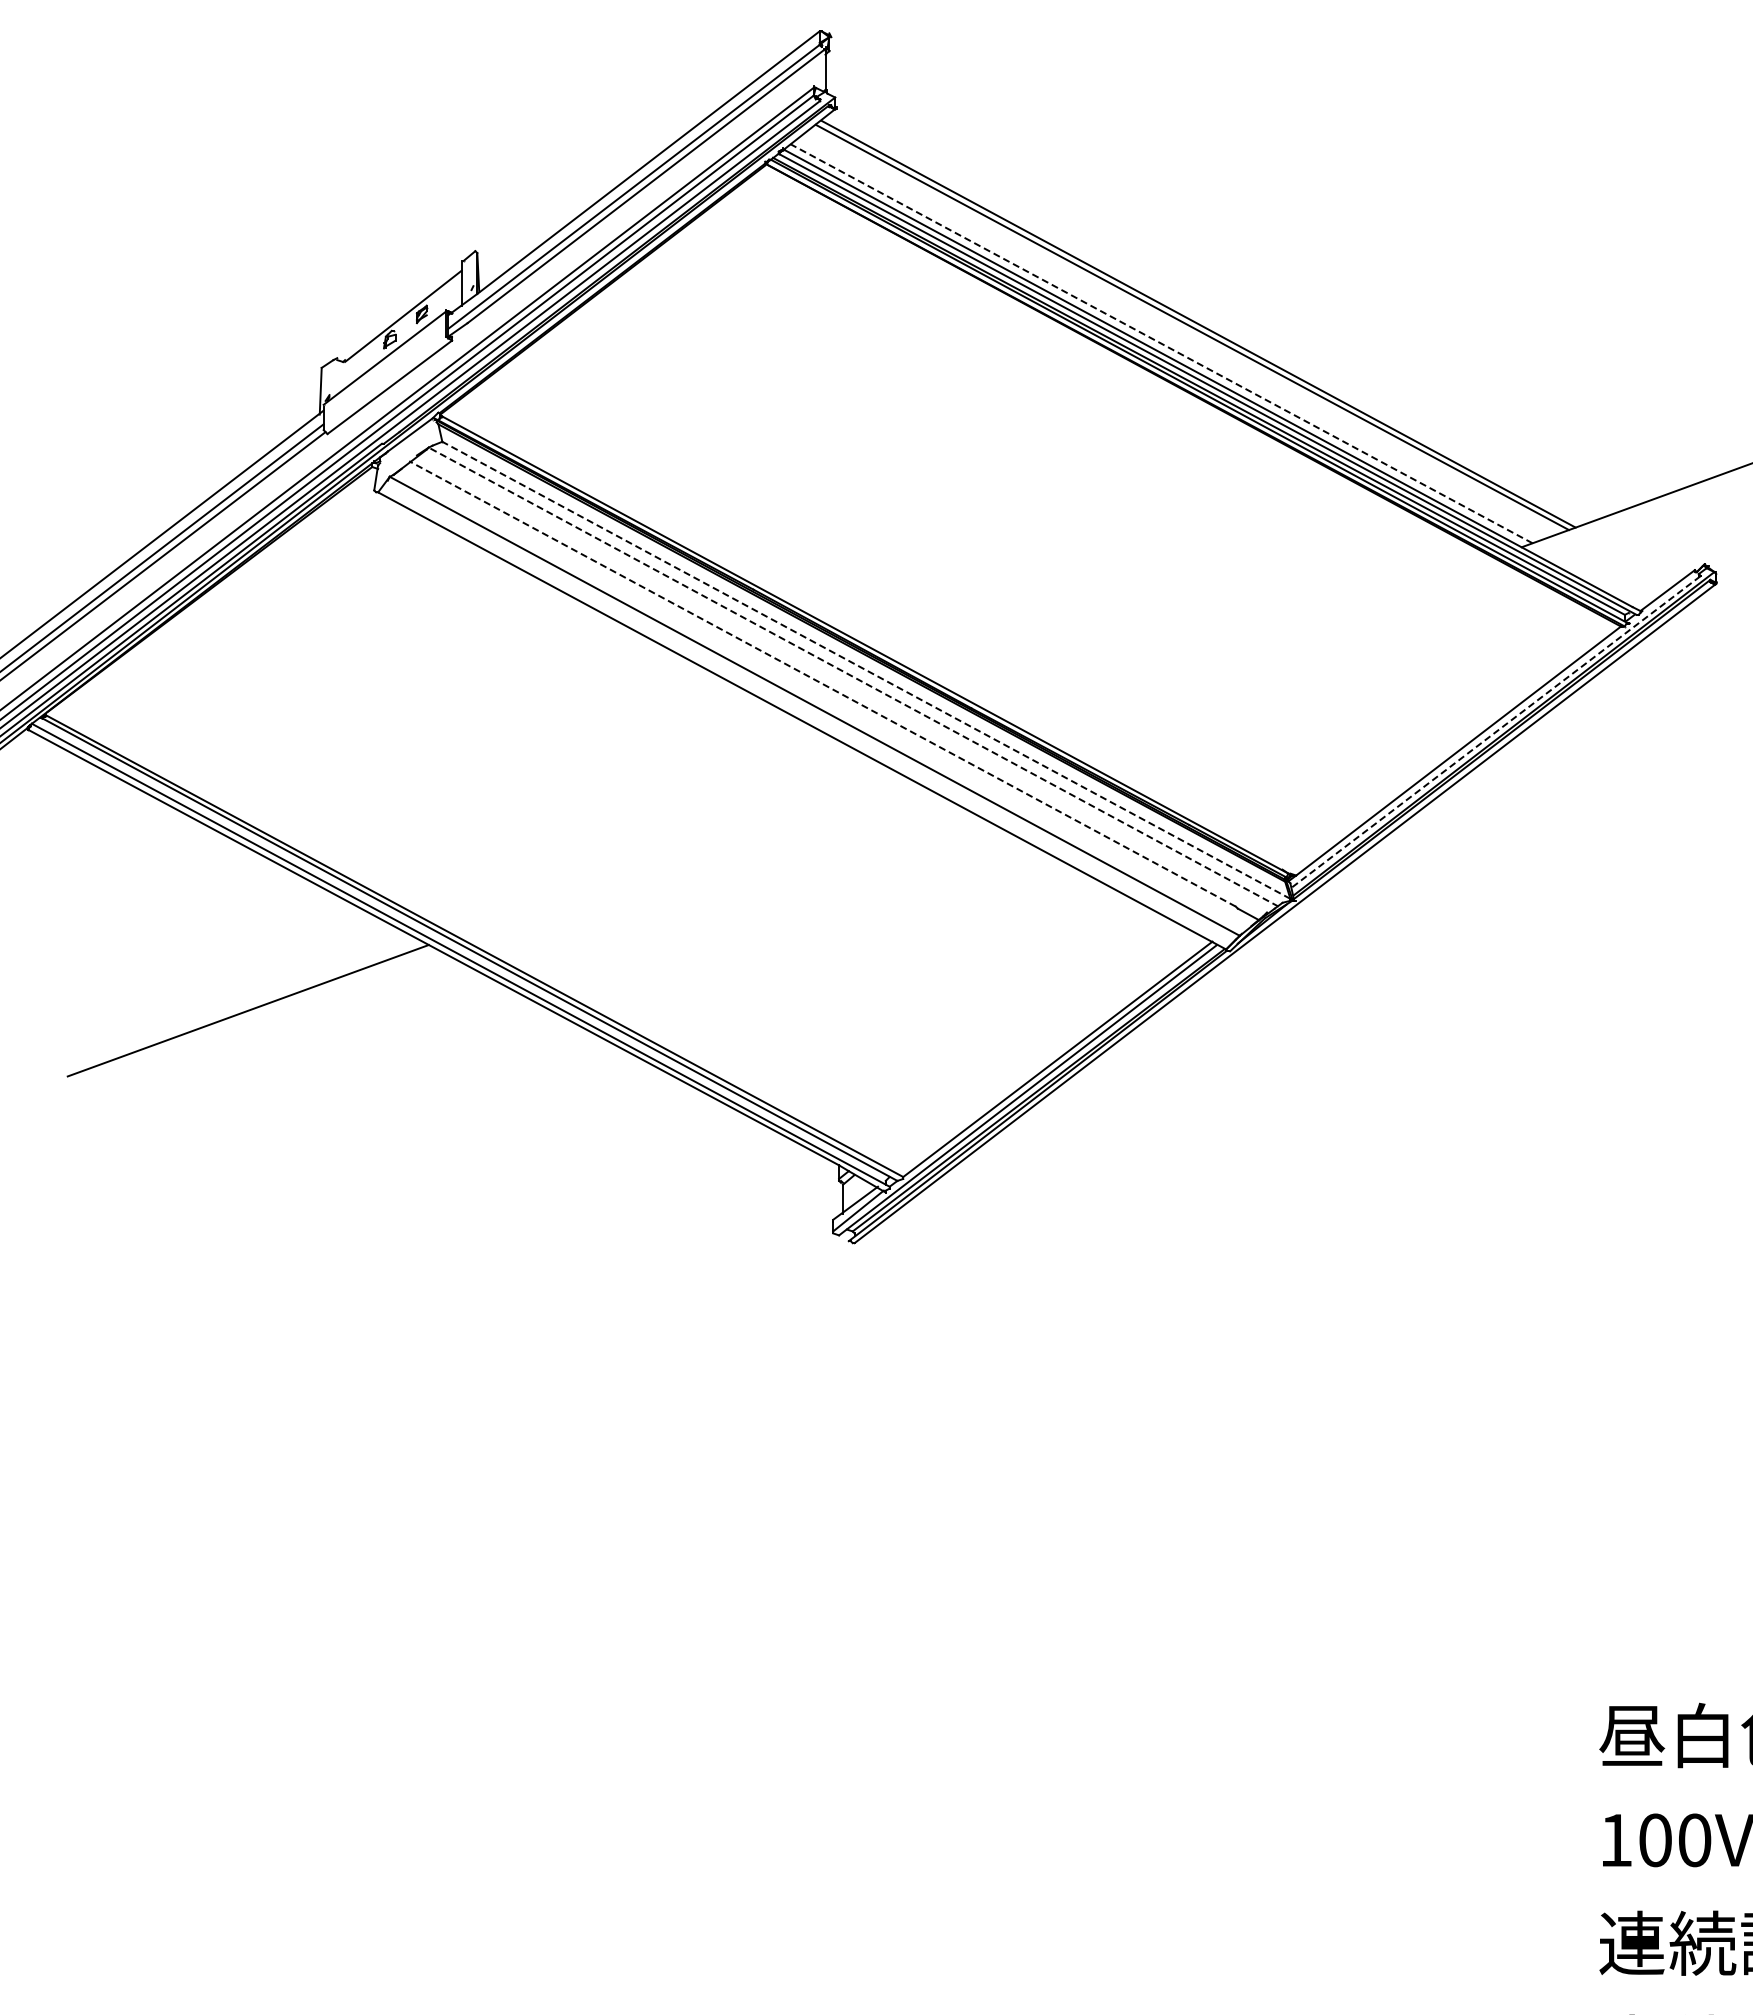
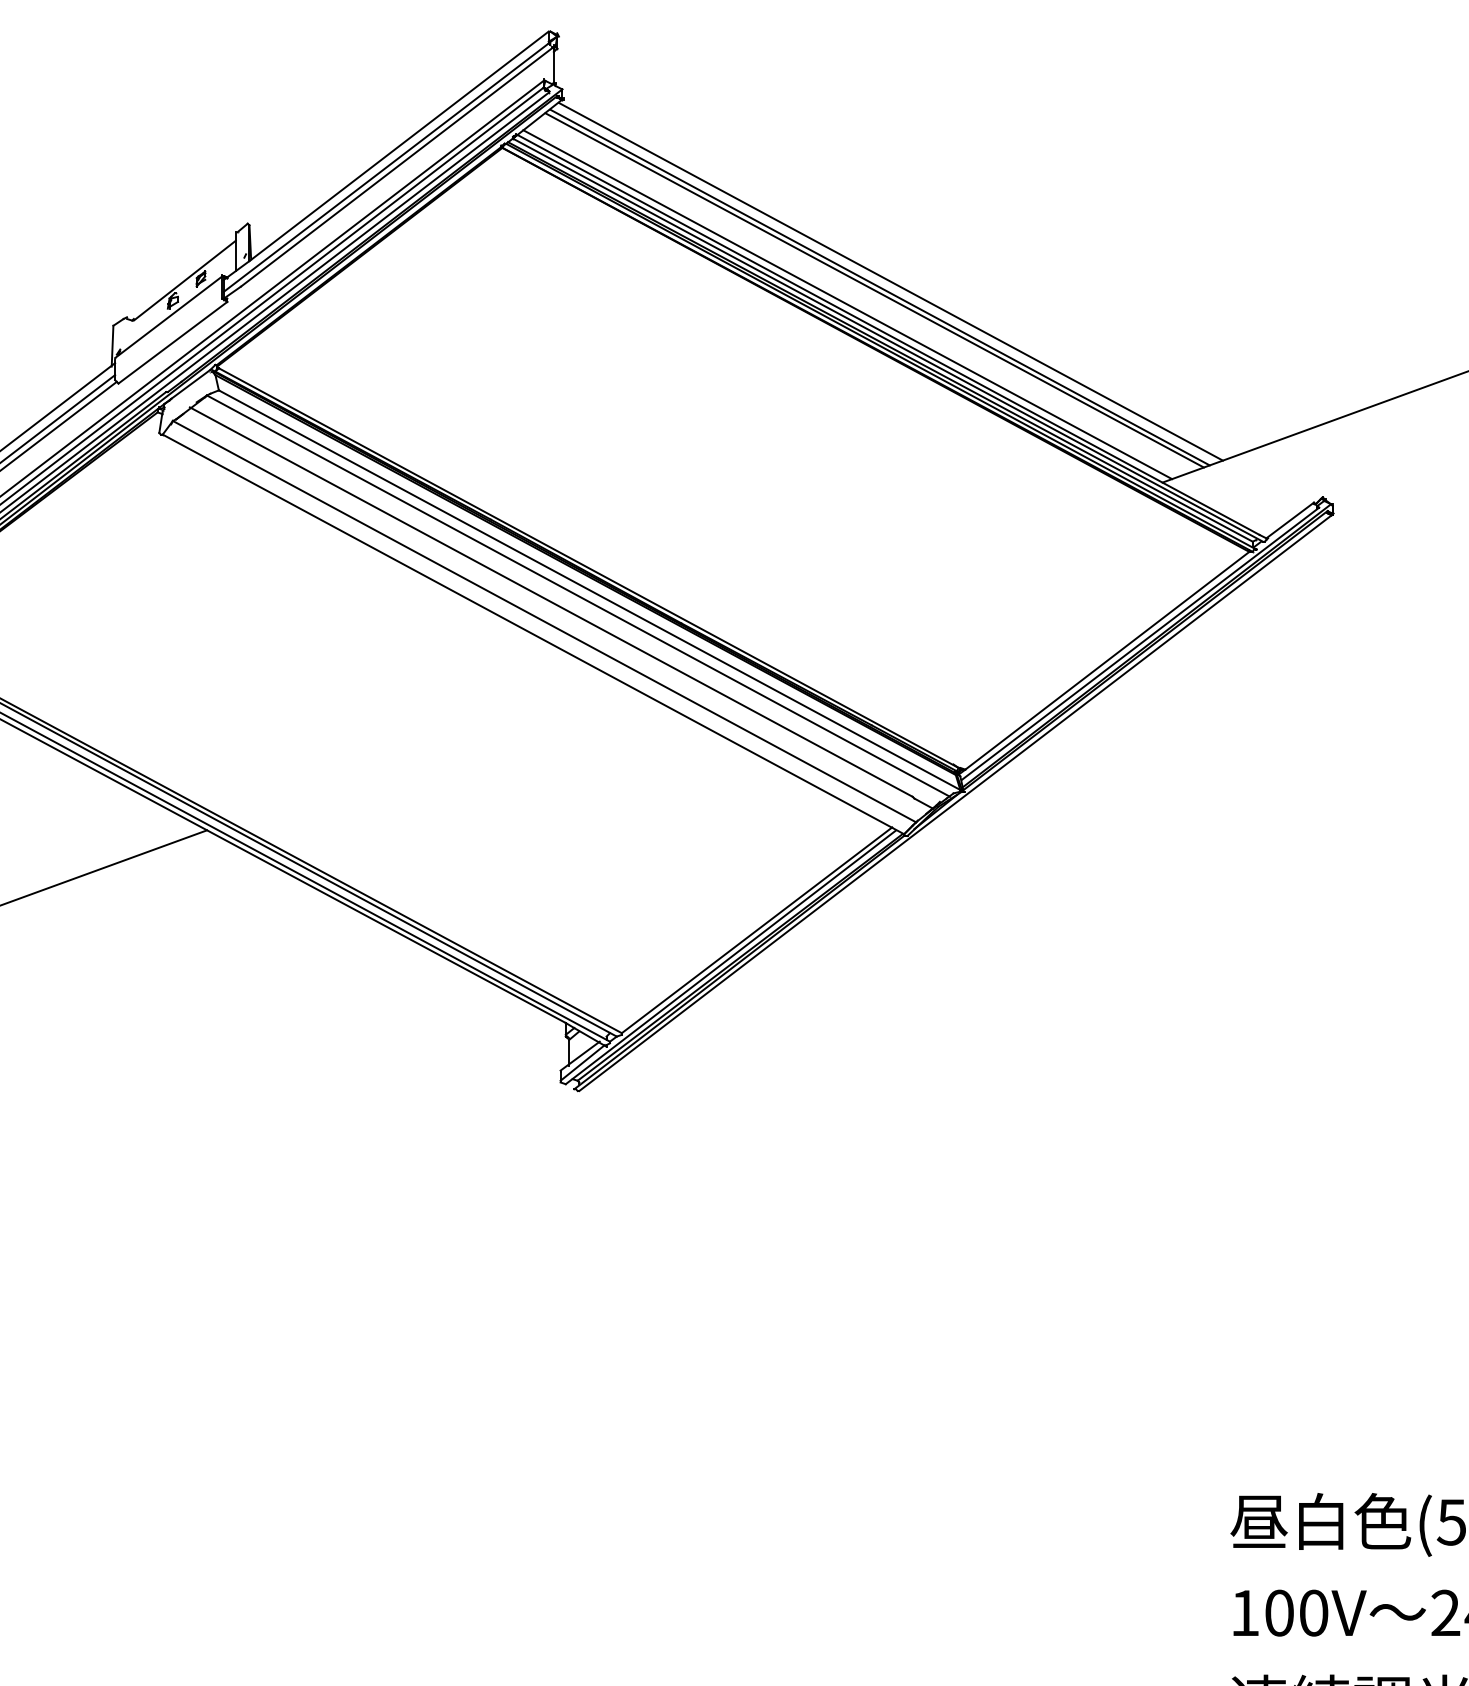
line: (1210, 317) -> (890, 281), added
line: (1161, 343) -> (847, 304), dashed -> solid
line: (866, 670) -> (589, 590), dashed -> solid
line: (853, 677) -> (578, 596), dashed -> solid
line: (822, 683) -> (551, 601), dashed -> solid
line: (1496, 731) -> (1140, 643), dashed -> solid

